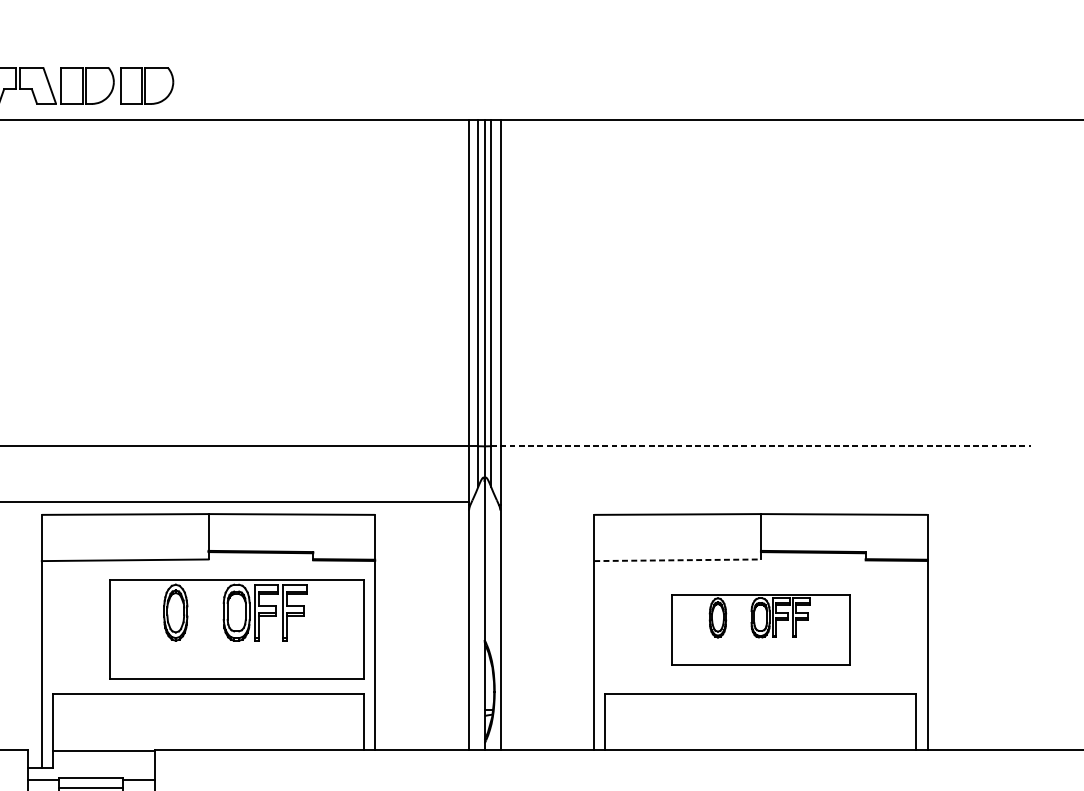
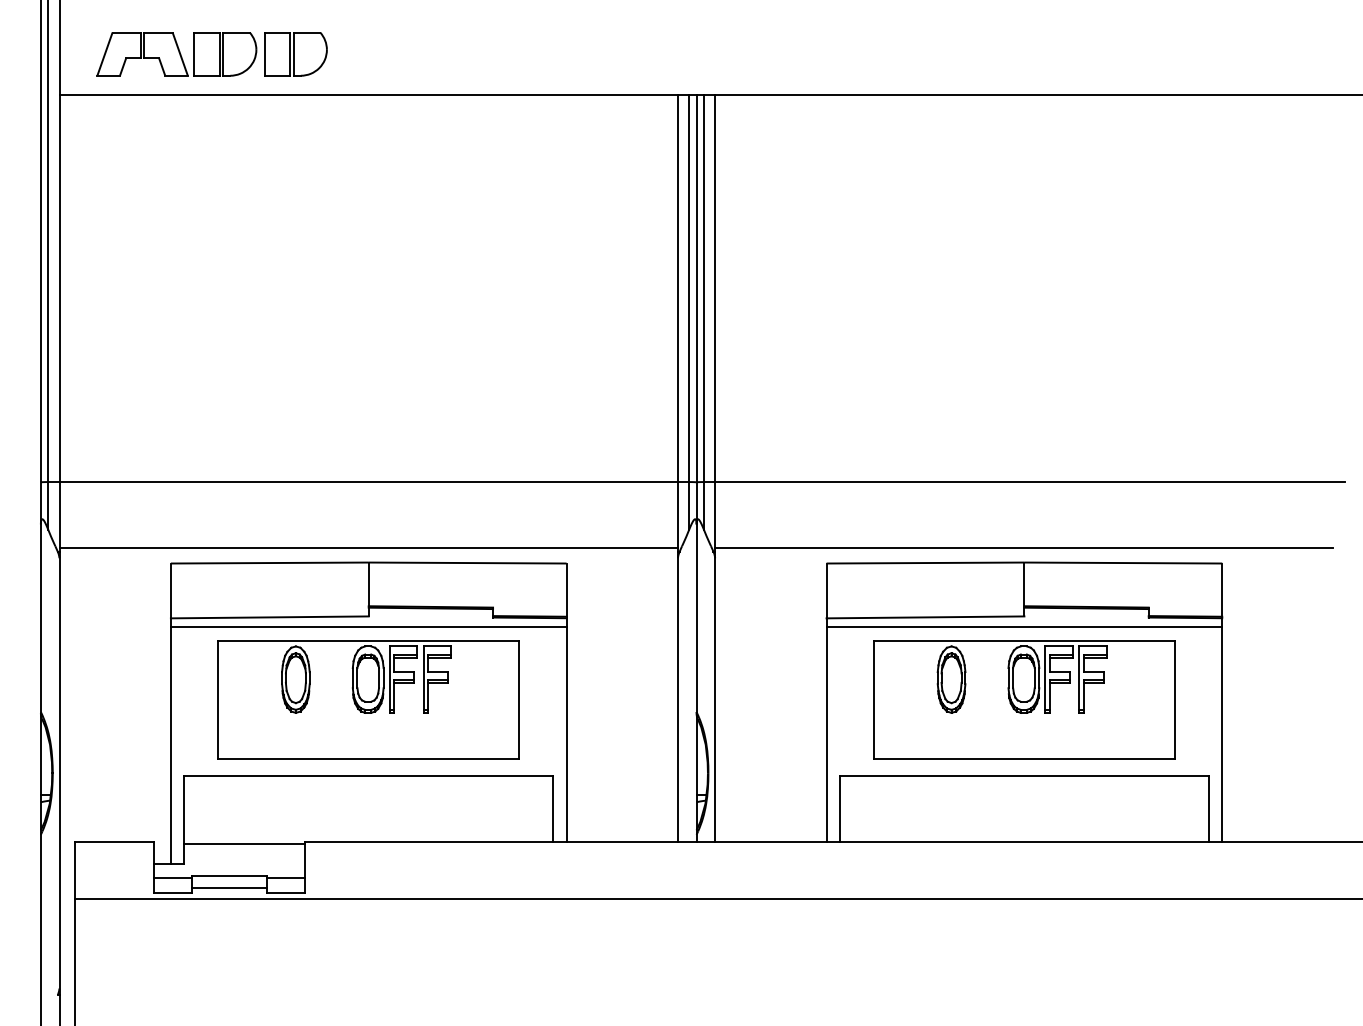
line: (760, 446) -> (1024, 482), dashed -> solid
line: (760, 502) -> (1024, 548), added
line: (677, 560) -> (925, 617), dashed -> solid
line: (208, 567) -> (368, 626), added
line: (760, 567) -> (1024, 626), added
part: (236, 629) -> (368, 699), moved
part: (760, 629) -> (1024, 699), size x1.43

